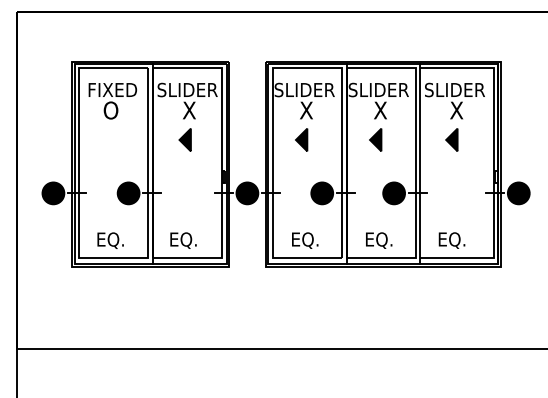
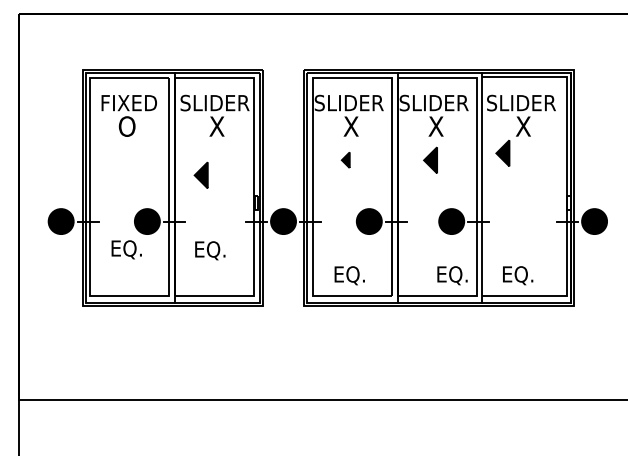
part: (184, 139) -> (200, 174), moved
part: (301, 139) -> (345, 159), size x0.6
part: (451, 139) -> (502, 152), moved
text: (110, 240) -> (126, 249), moved
text: (183, 240) -> (210, 250), moved
text: (379, 240) -> (452, 275), moved

